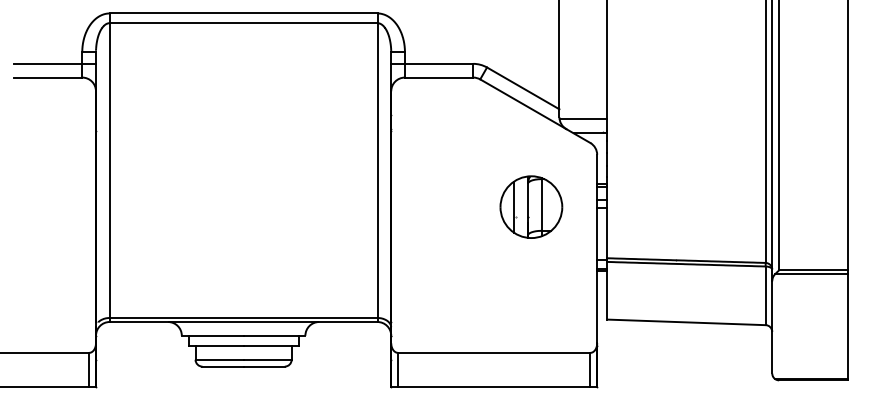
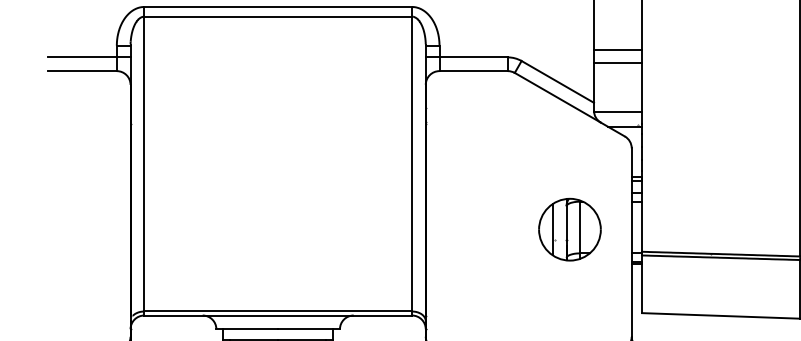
line: (583, 56) -> (618, 50), added
line: (583, 69) -> (618, 63), added
part: (531, 206) -> (570, 229), moved

